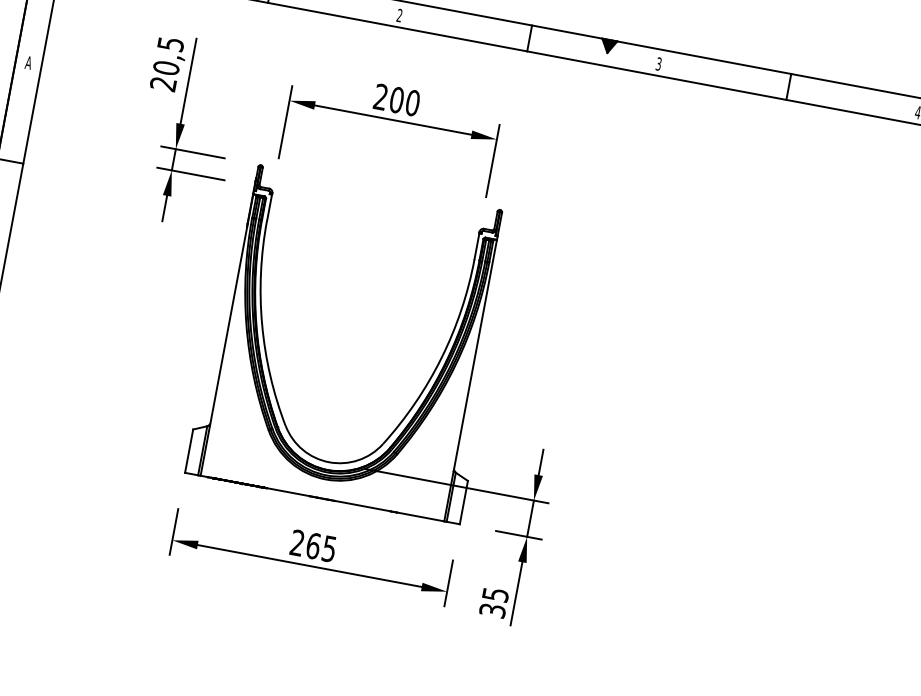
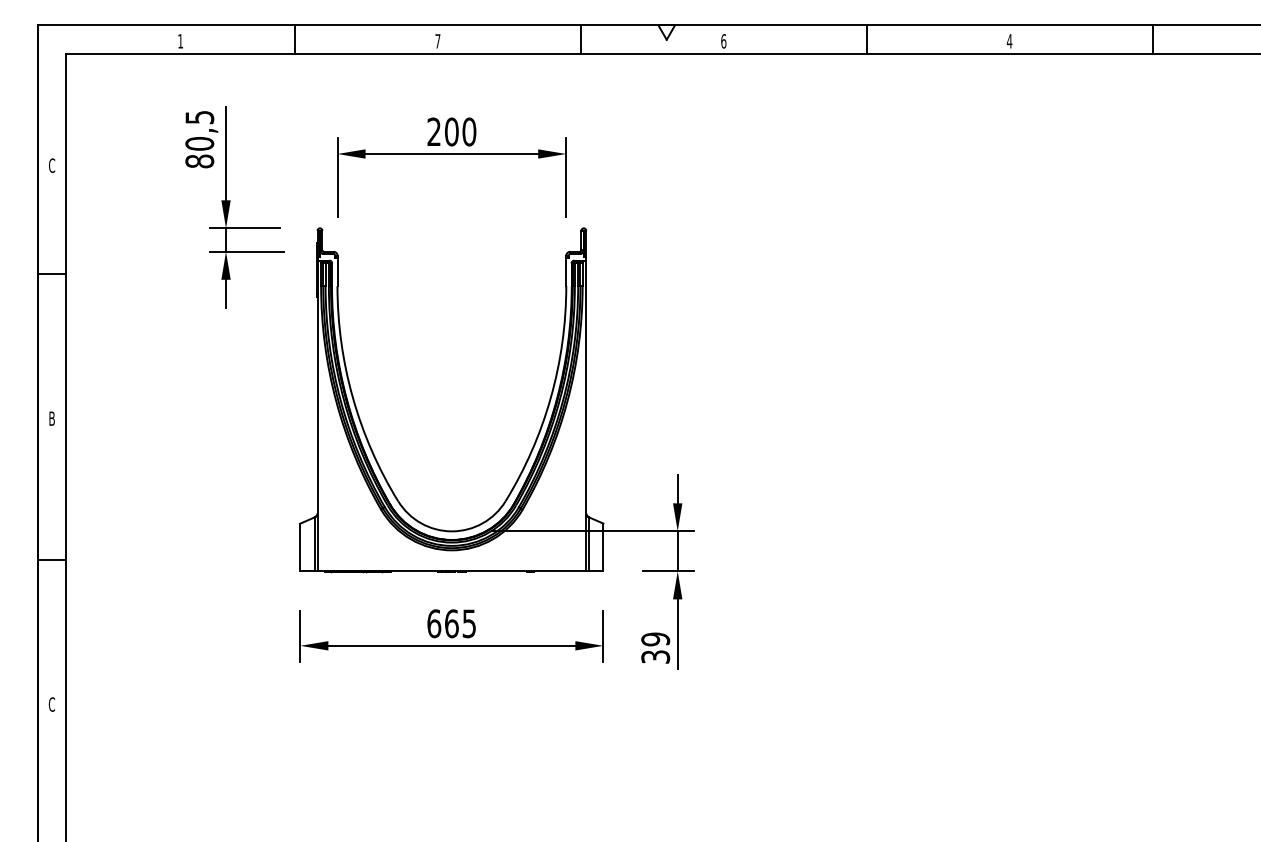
text: (399, 15) -> (437, 41), 2 -> 7
fill: (608, 46) -> (666, 32), removed
text: (28, 62) -> (51, 165), A -> C
text: (658, 64) -> (723, 41), 3 -> 6
text: (163, 84) -> (199, 161), 20,5 -> 80,5
text: (297, 542) -> (434, 623), 265 -> 665
text: (495, 594) -> (655, 639), 35 -> 39

